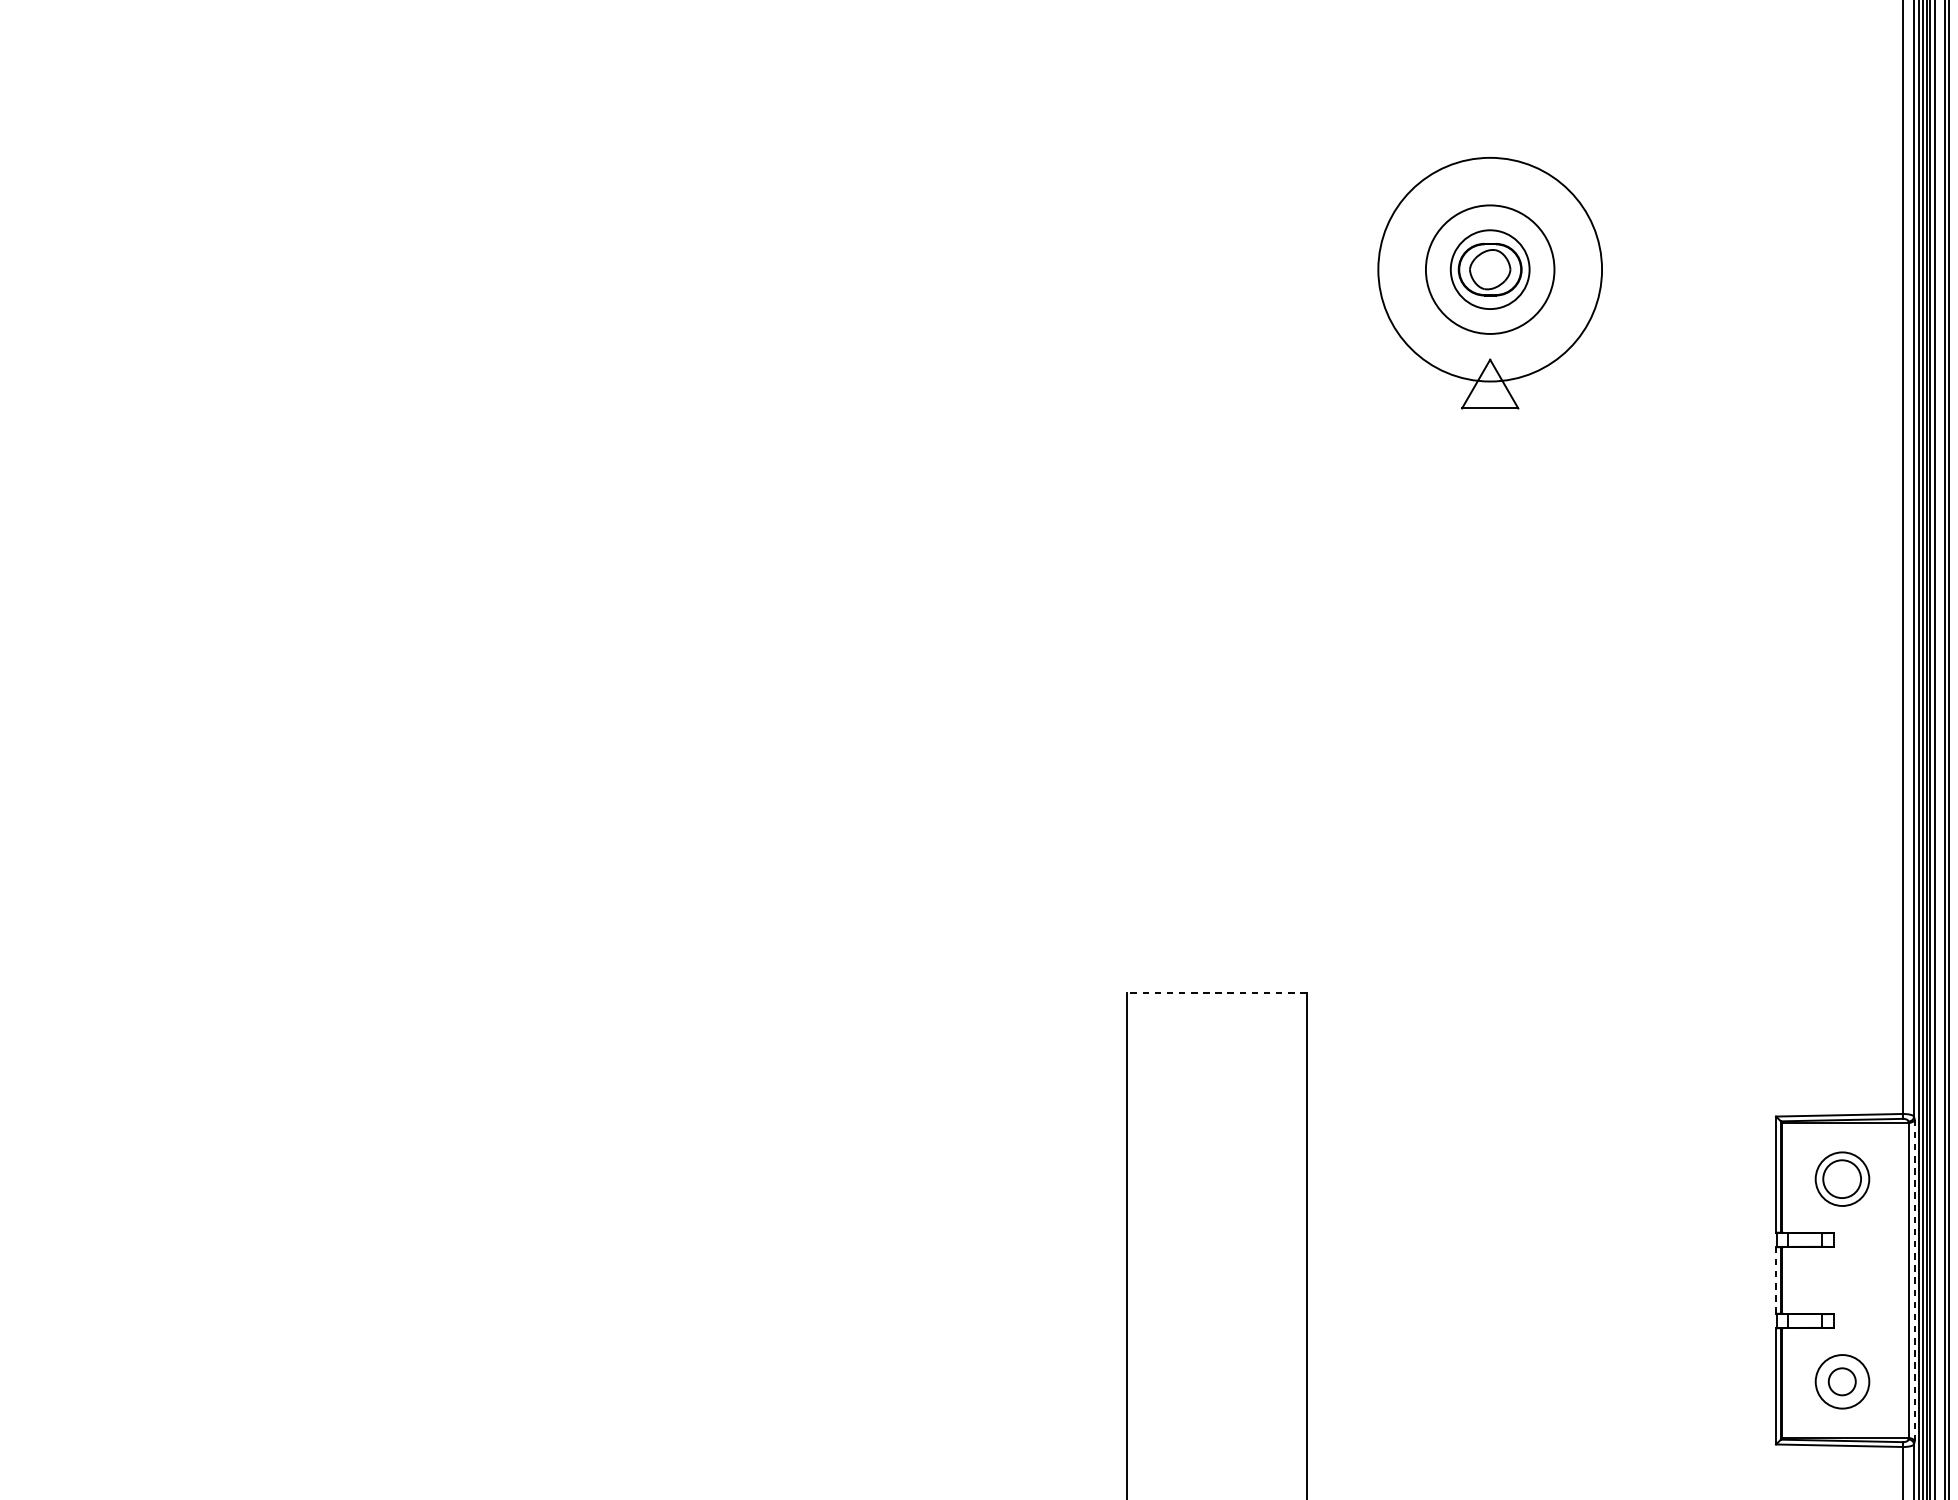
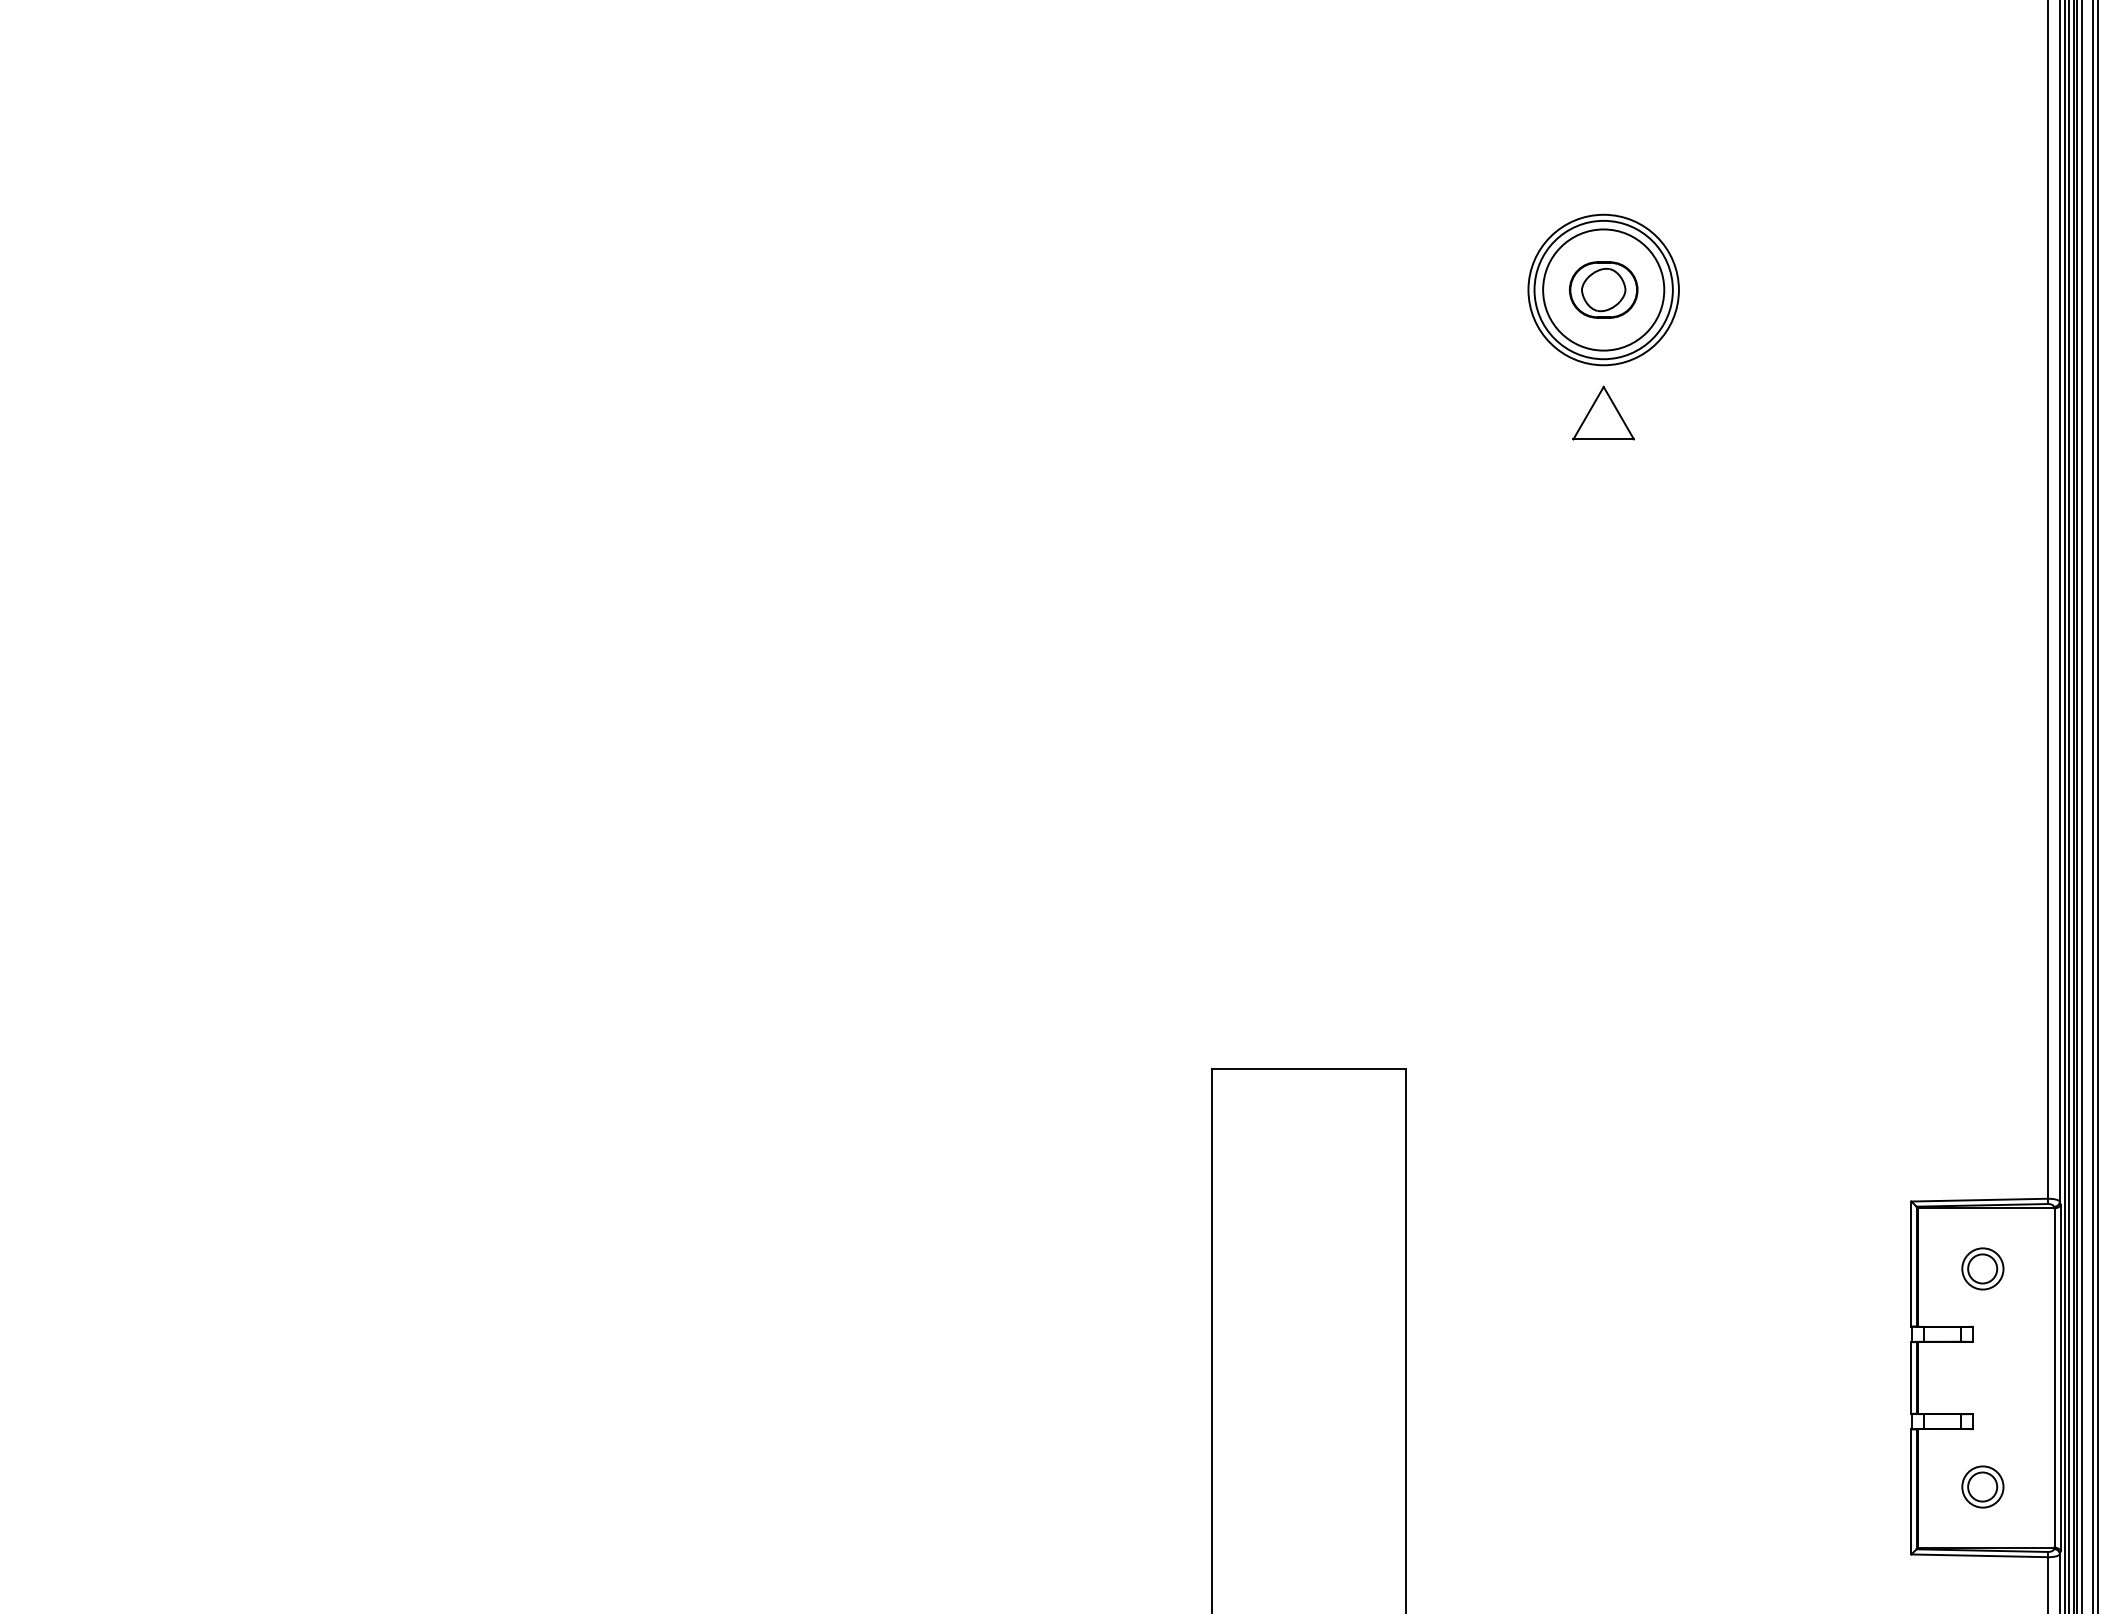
circle: (1490, 269) -> (1603, 289), size x0.62
circle: (1490, 269) -> (1603, 289), size x1.43
line: (1216, 993) -> (1309, 1069), dashed -> solid
part: (1842, 1178) -> (1982, 1268), size x0.71
line: (1776, 1280) -> (1911, 1378), dashed -> solid
line: (1914, 1280) -> (2060, 1378), dashed -> solid
circle: (1842, 1381) -> (1982, 1486), size x0.71

